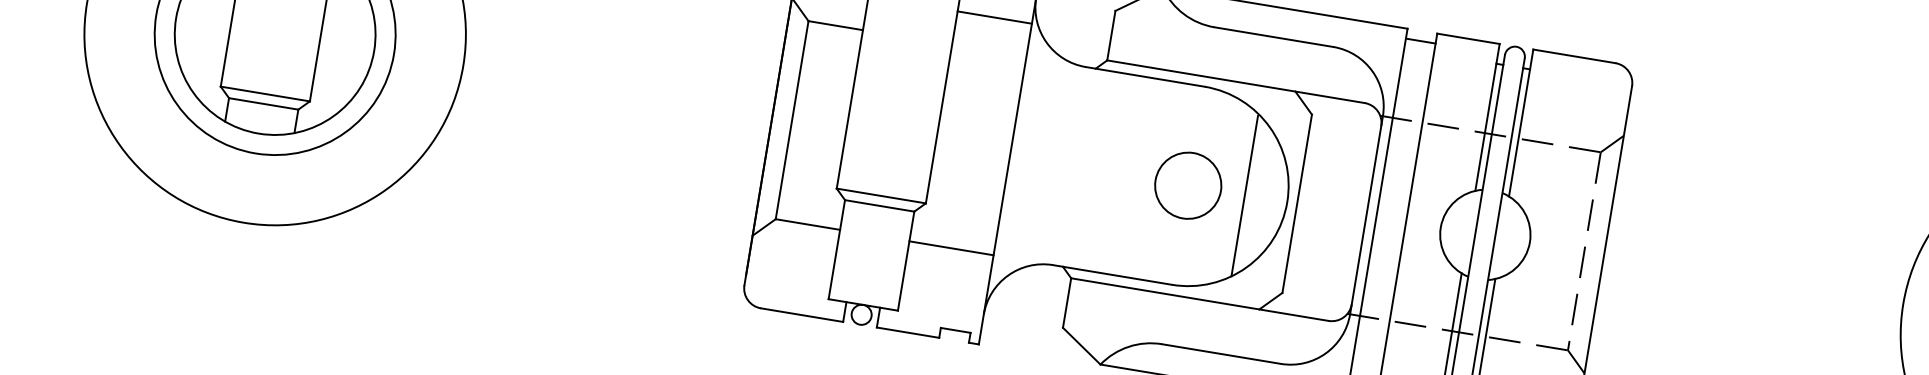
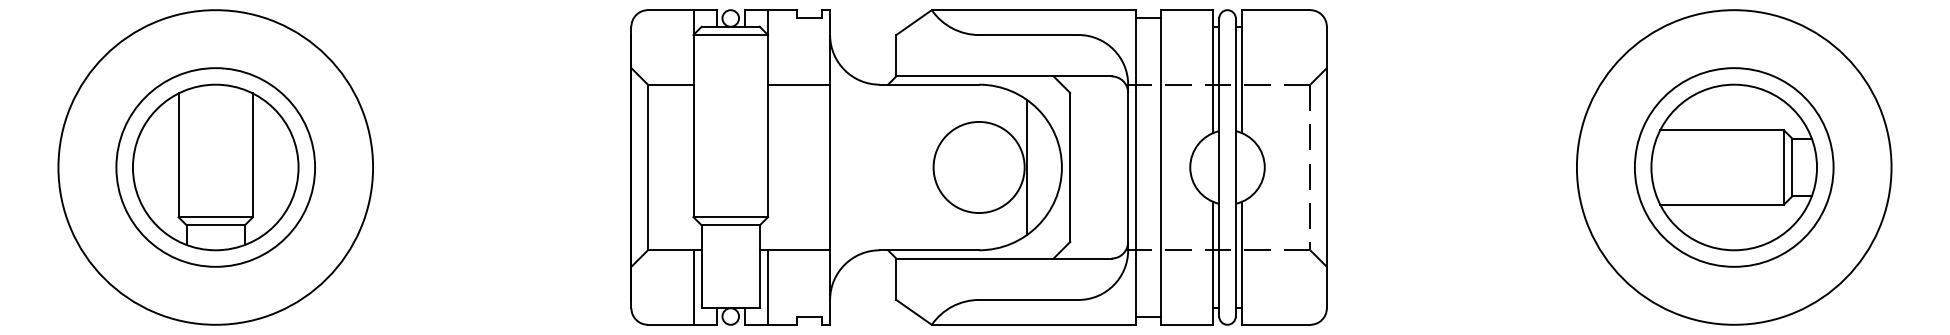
line: (995, 17) -> (799, 84), moved
circle: (1187, 185) -> (978, 167), size x1.67
line: (822, 272) -> (693, 287), added
line: (912, 287) -> (768, 287), added

